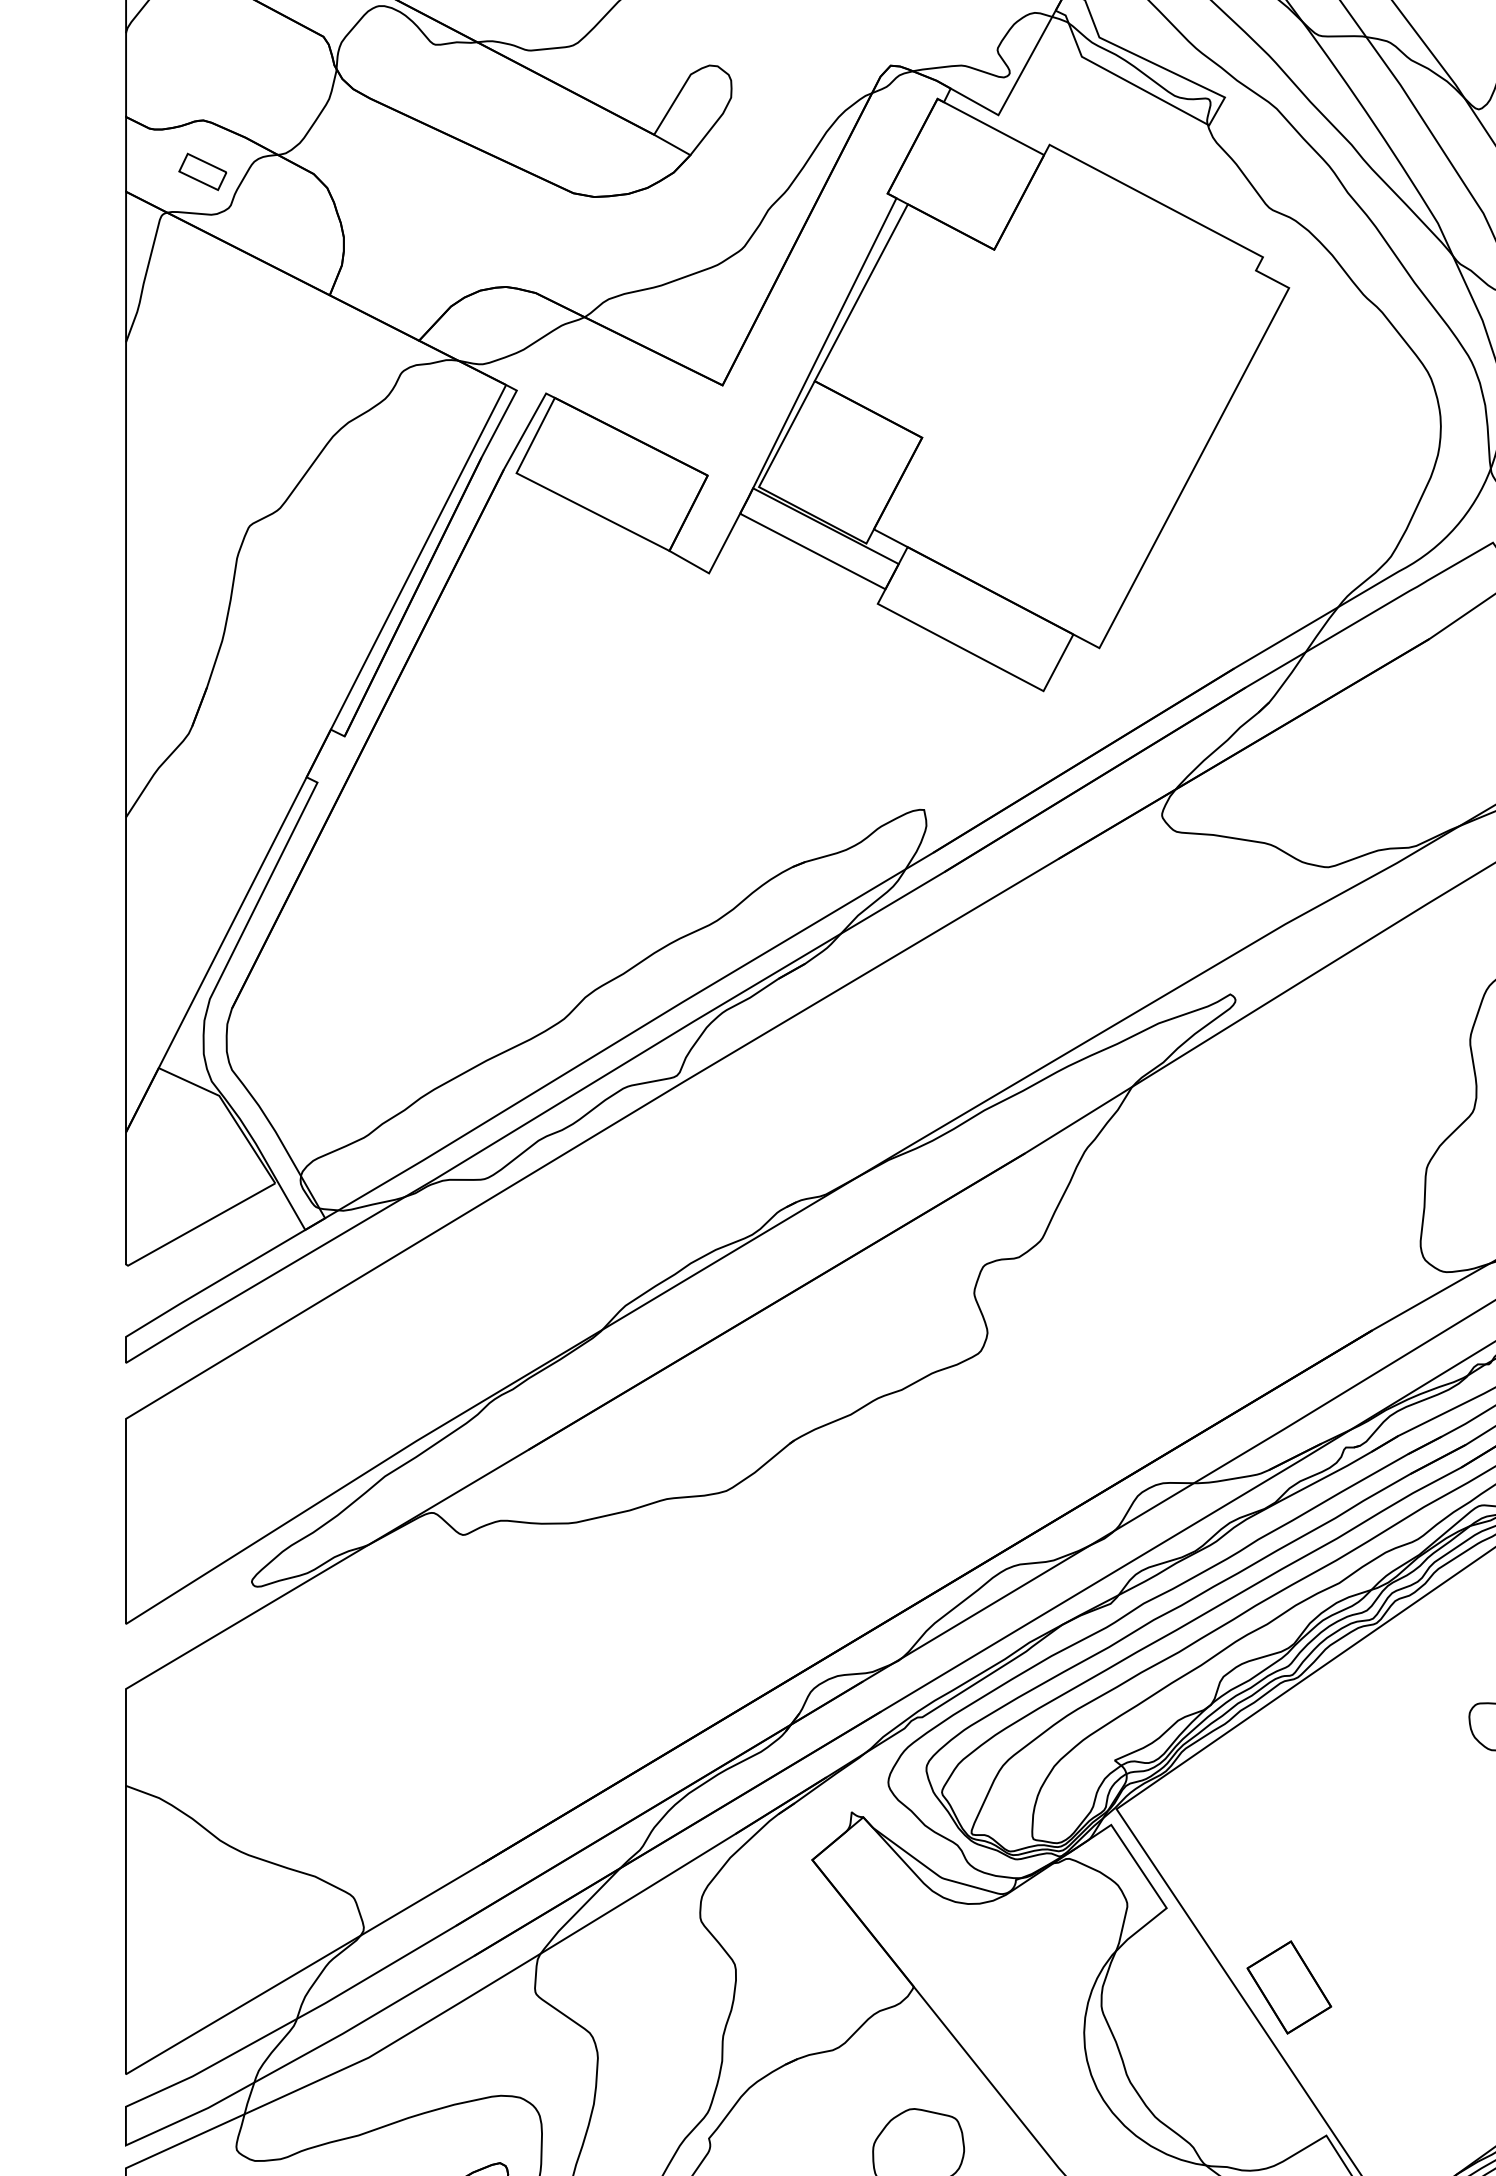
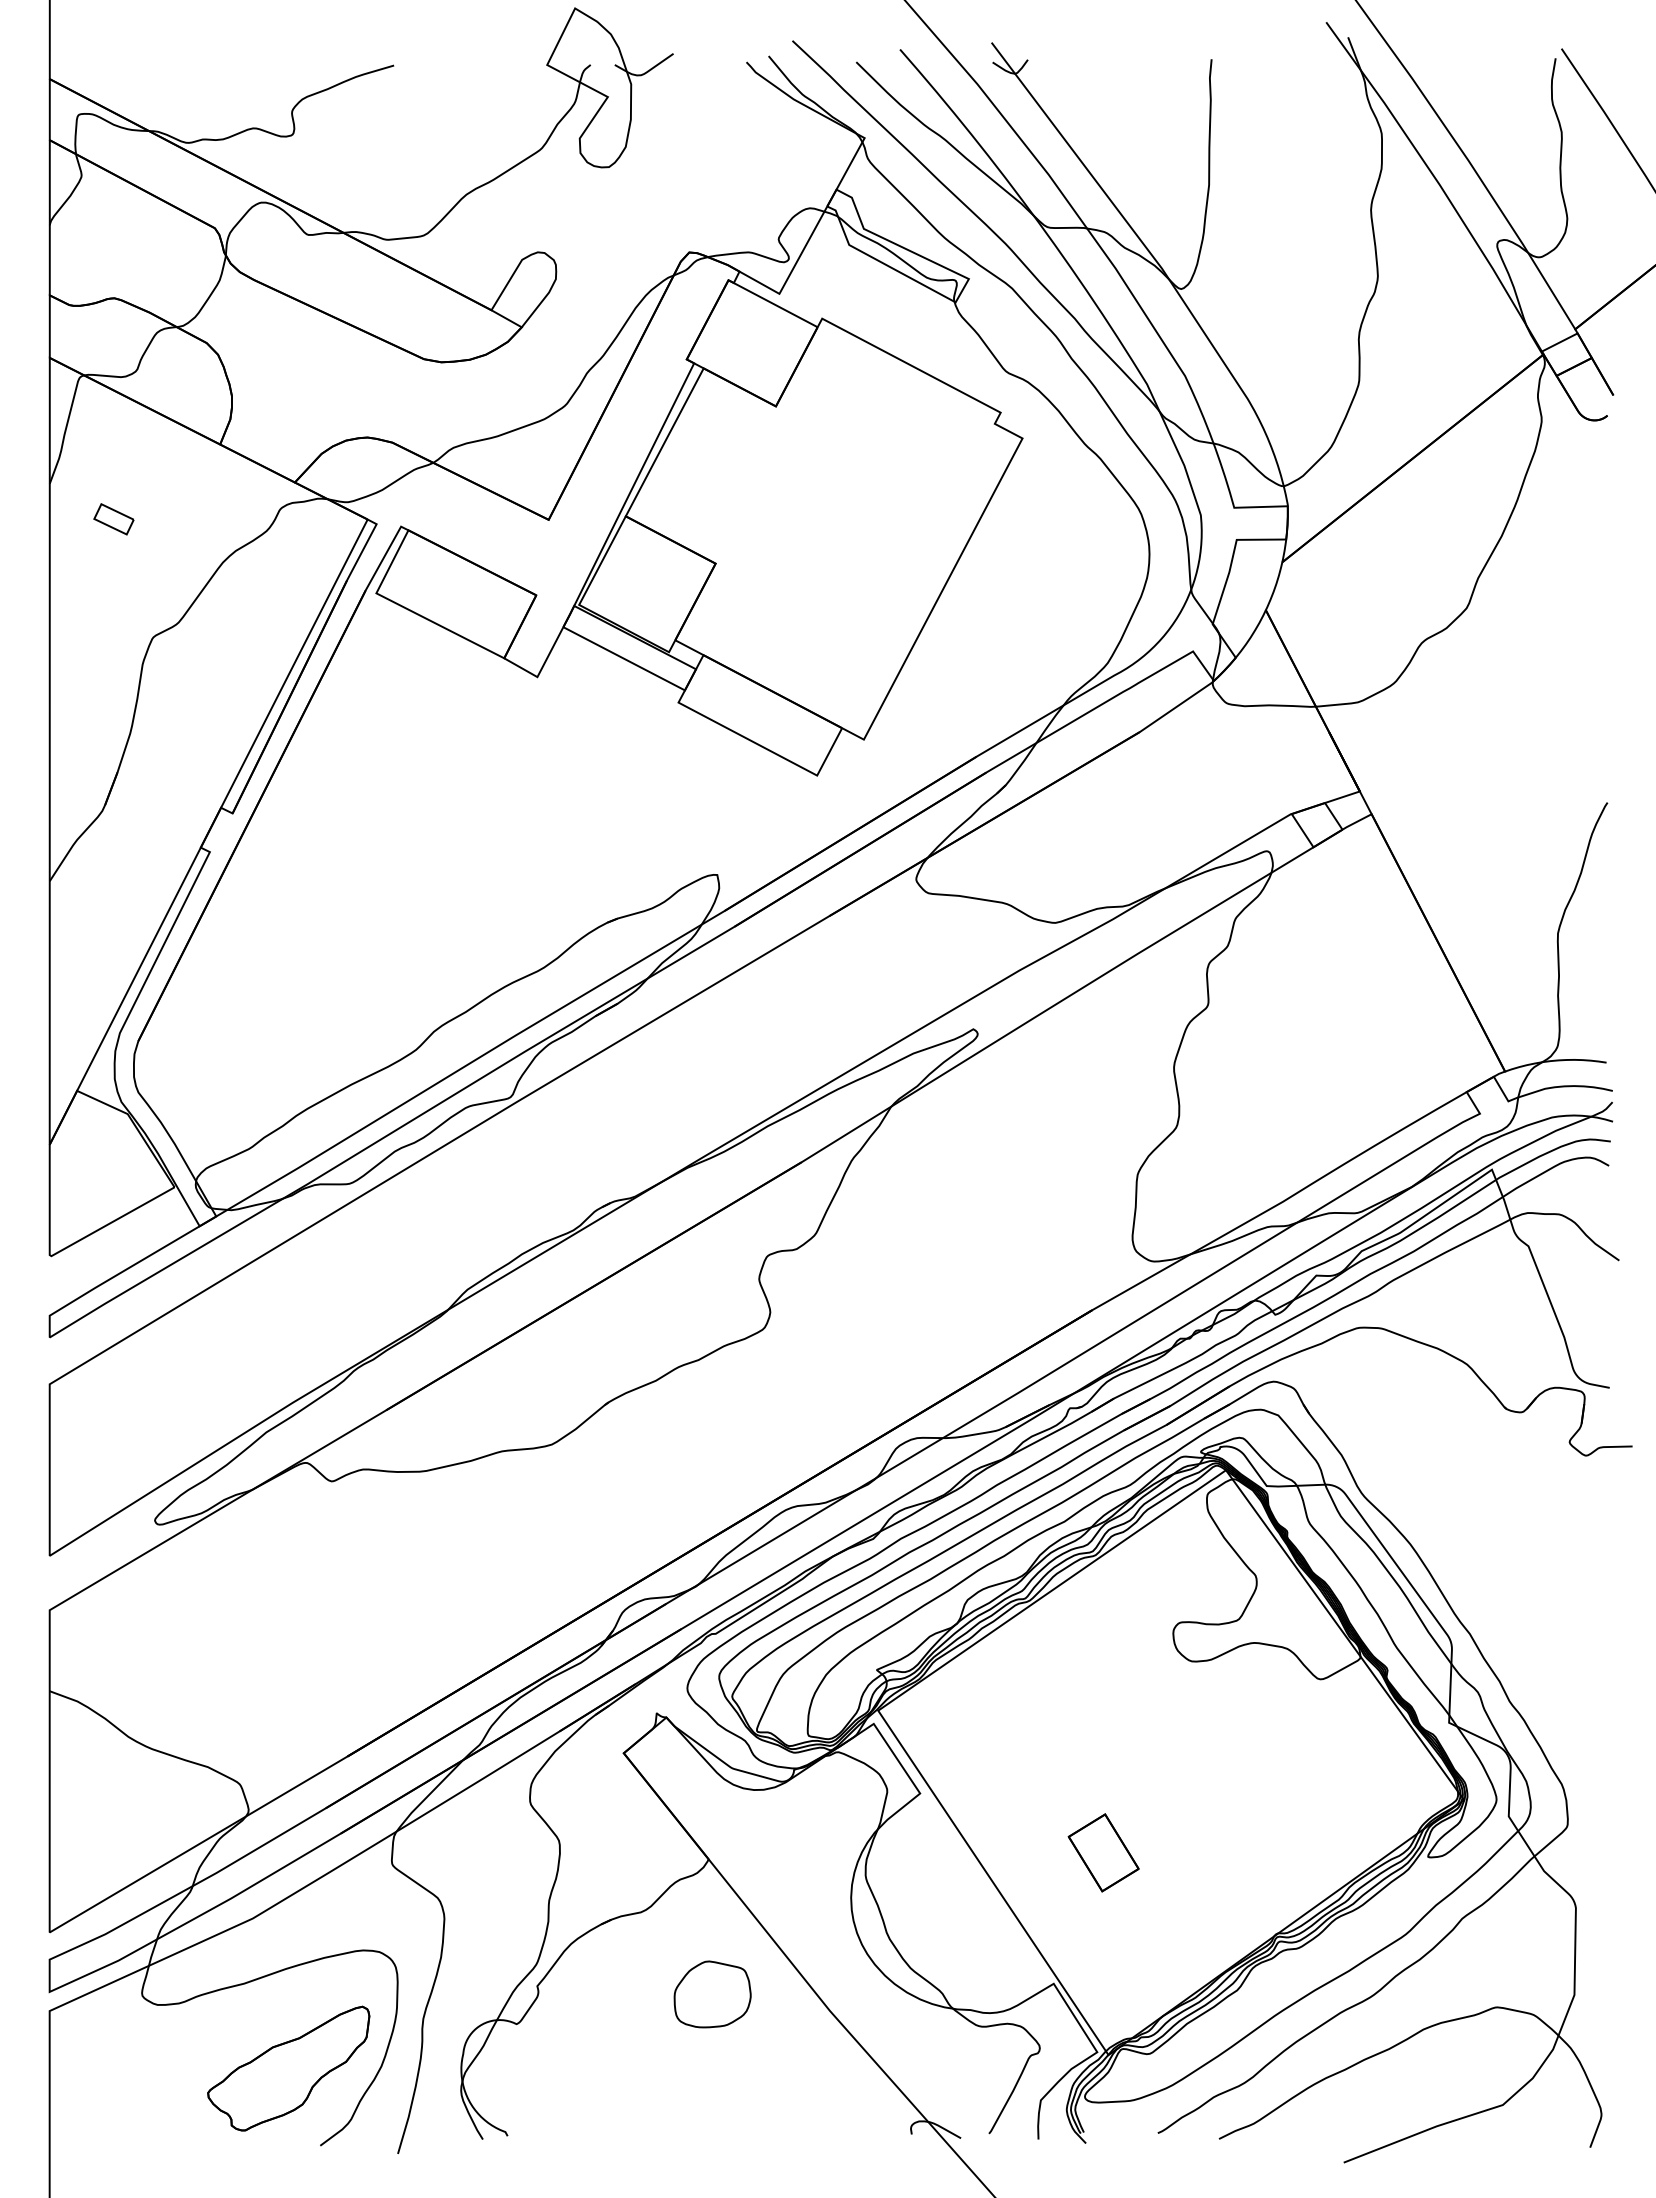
part: (202, 172) -> (113, 519), moved
part: (1289, 1987) -> (1103, 1852), moved

